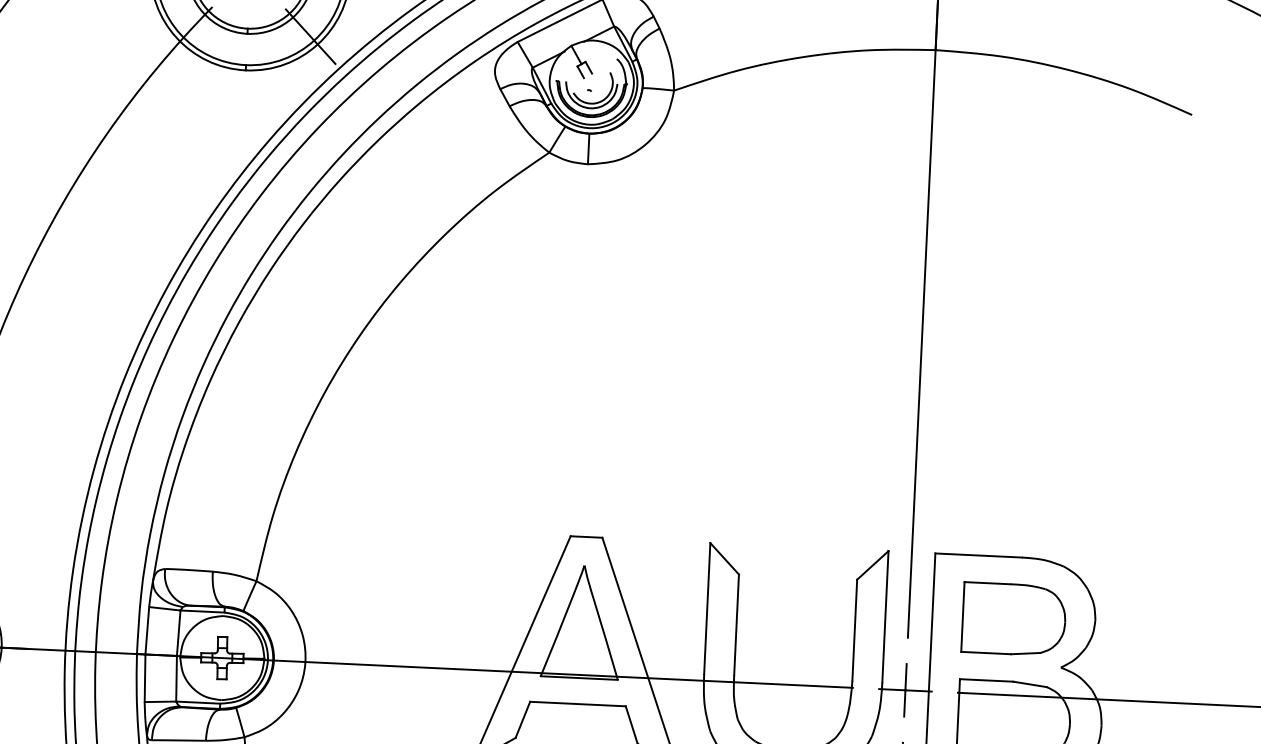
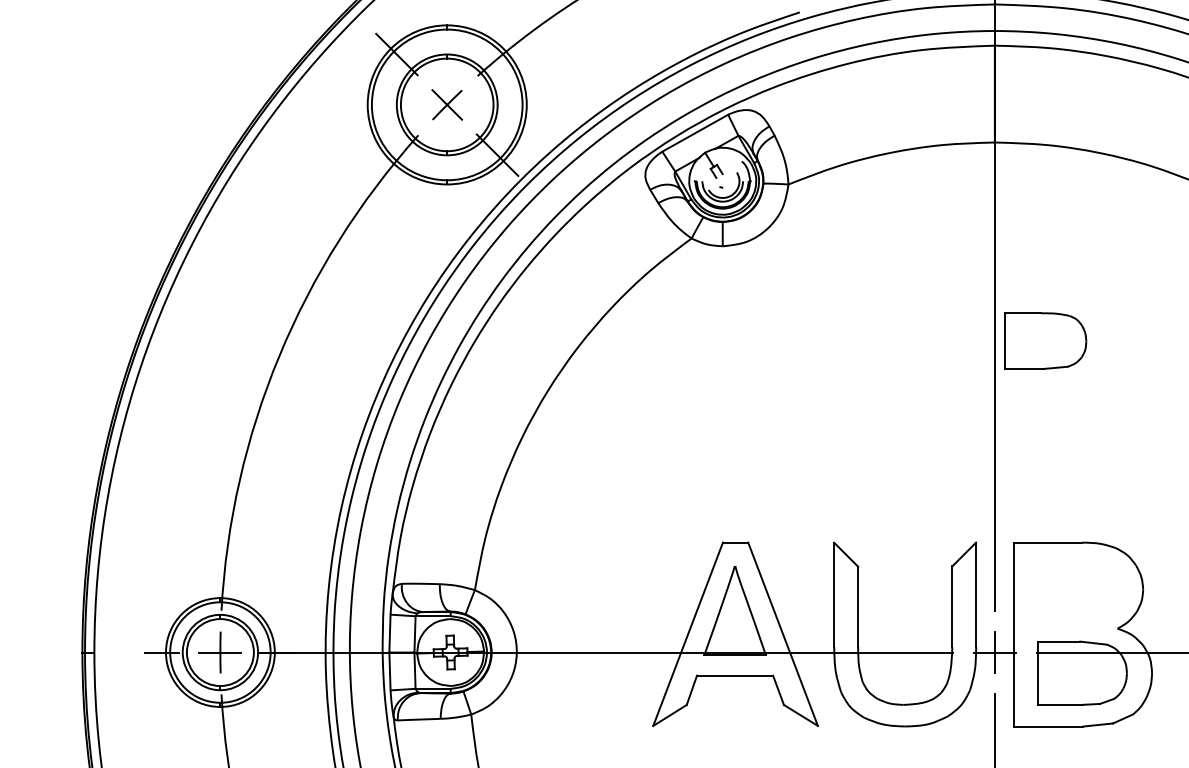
part: (1014, 618) -> (1045, 340), moved

